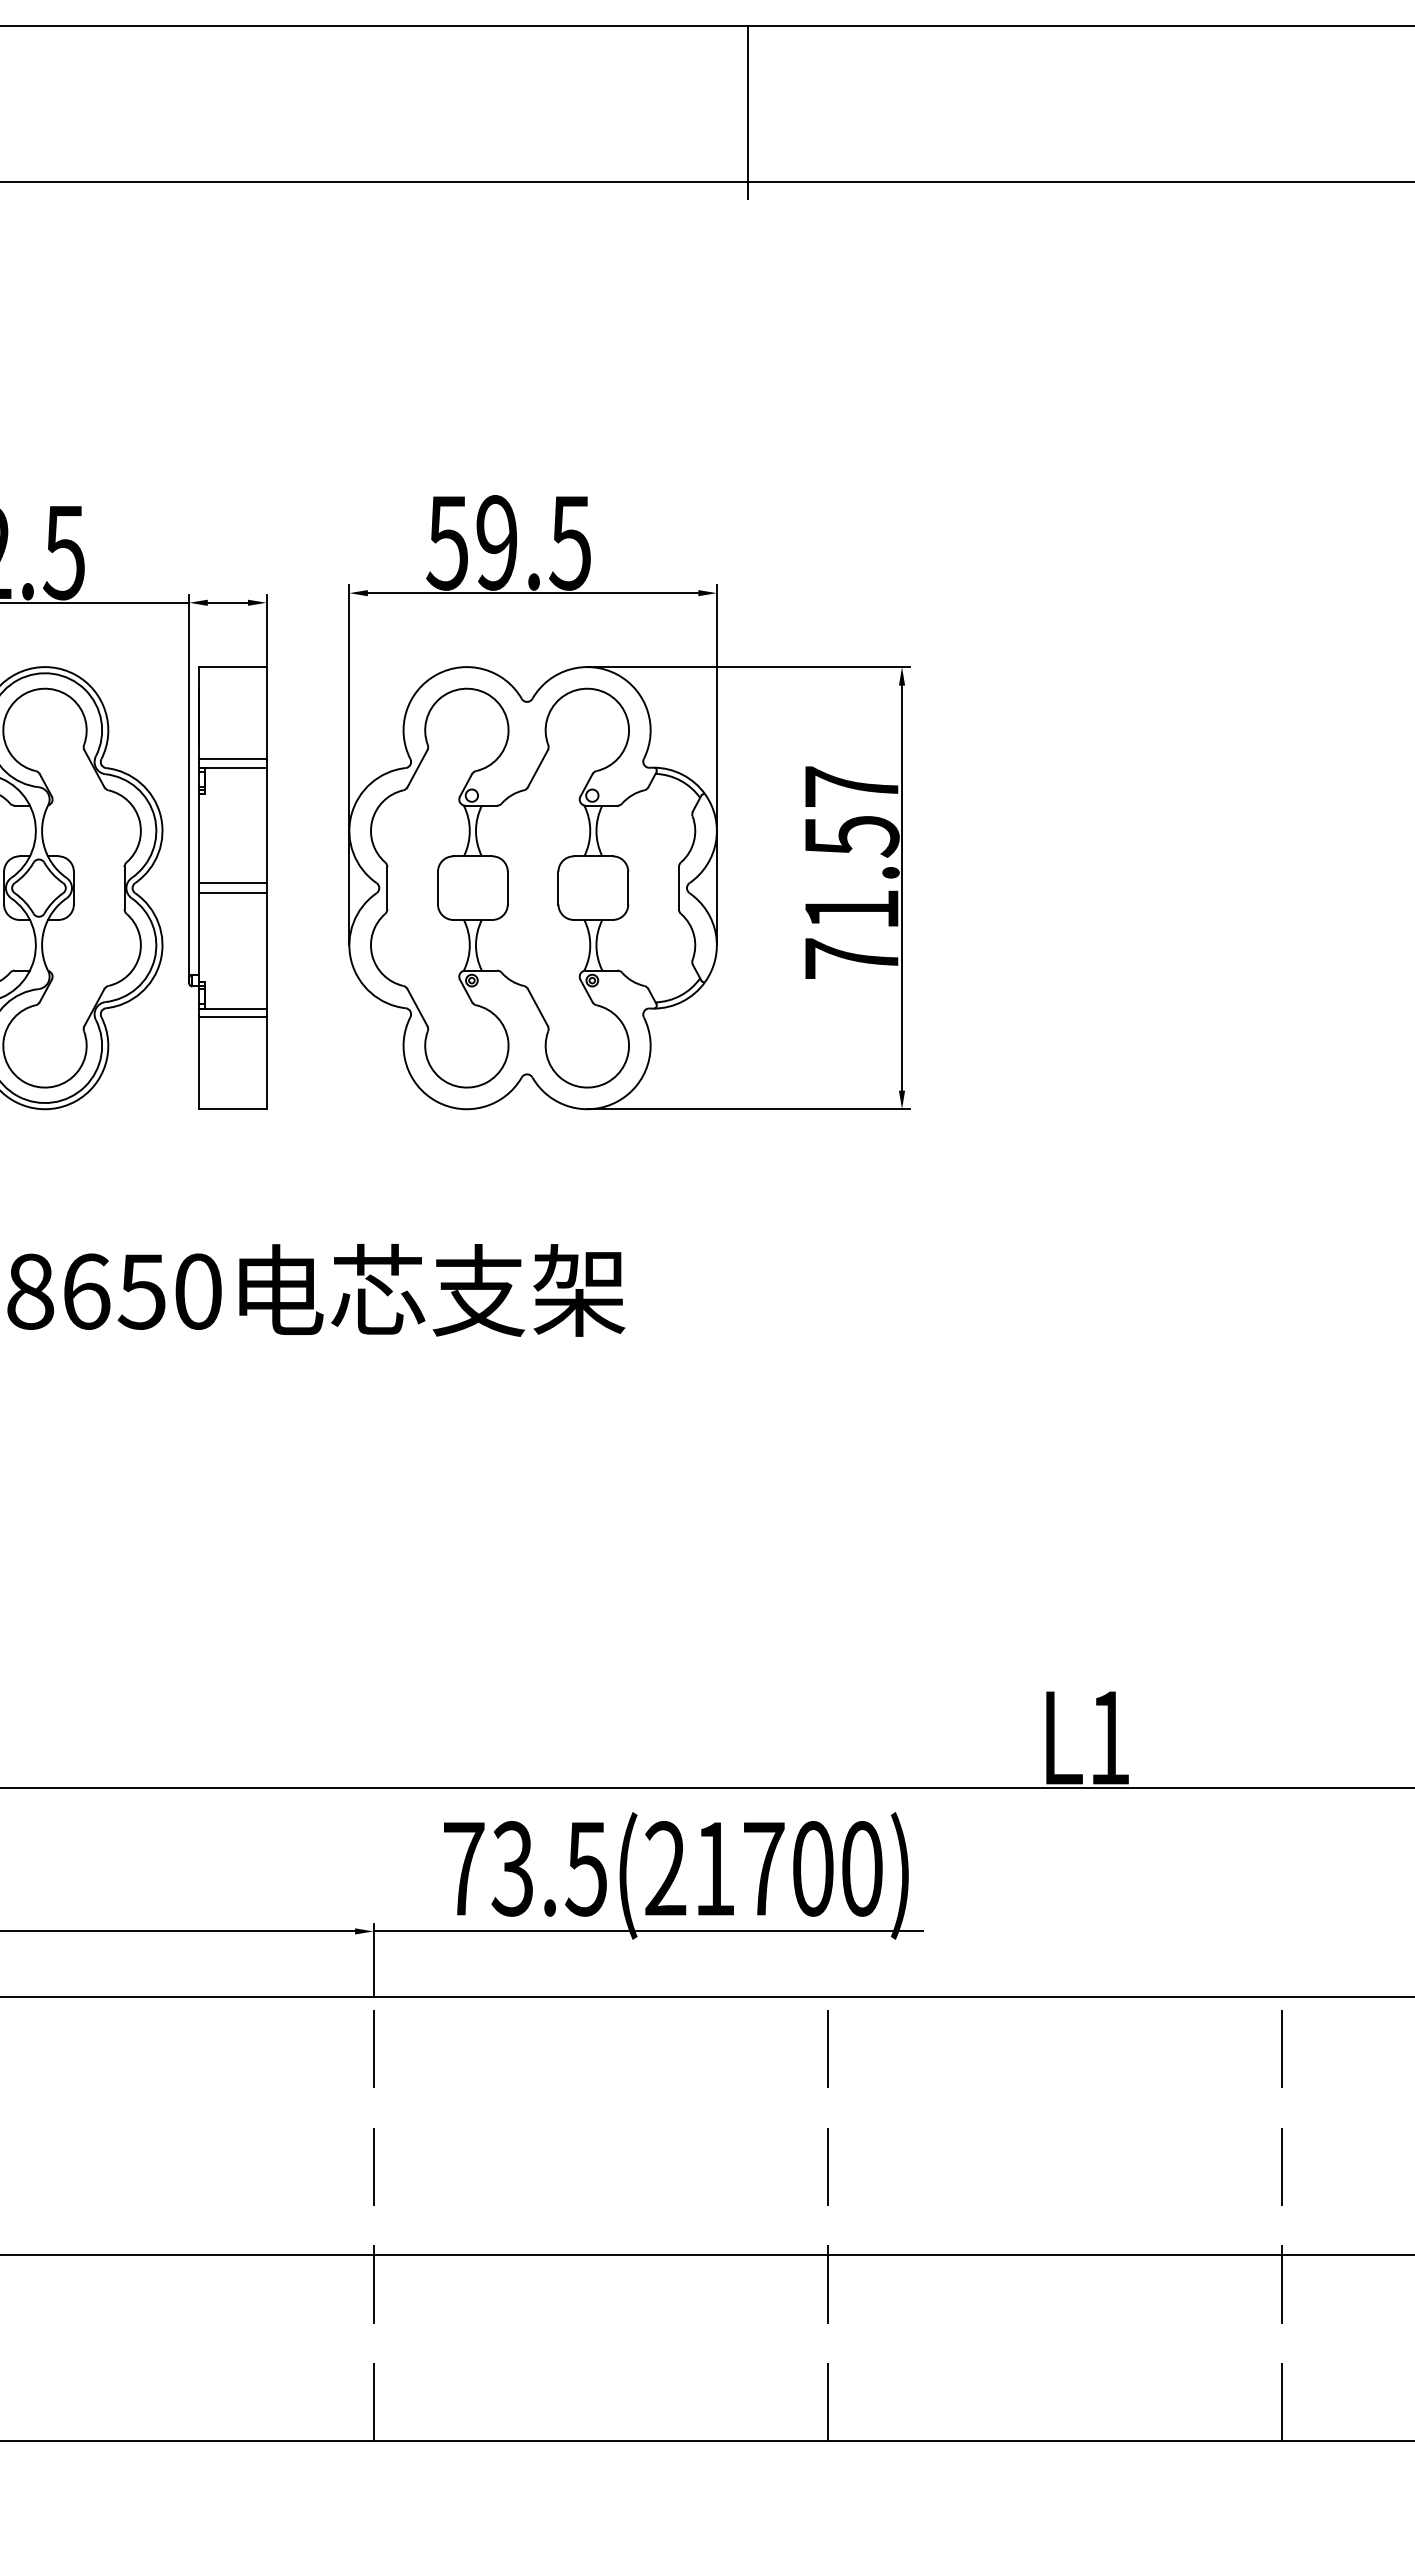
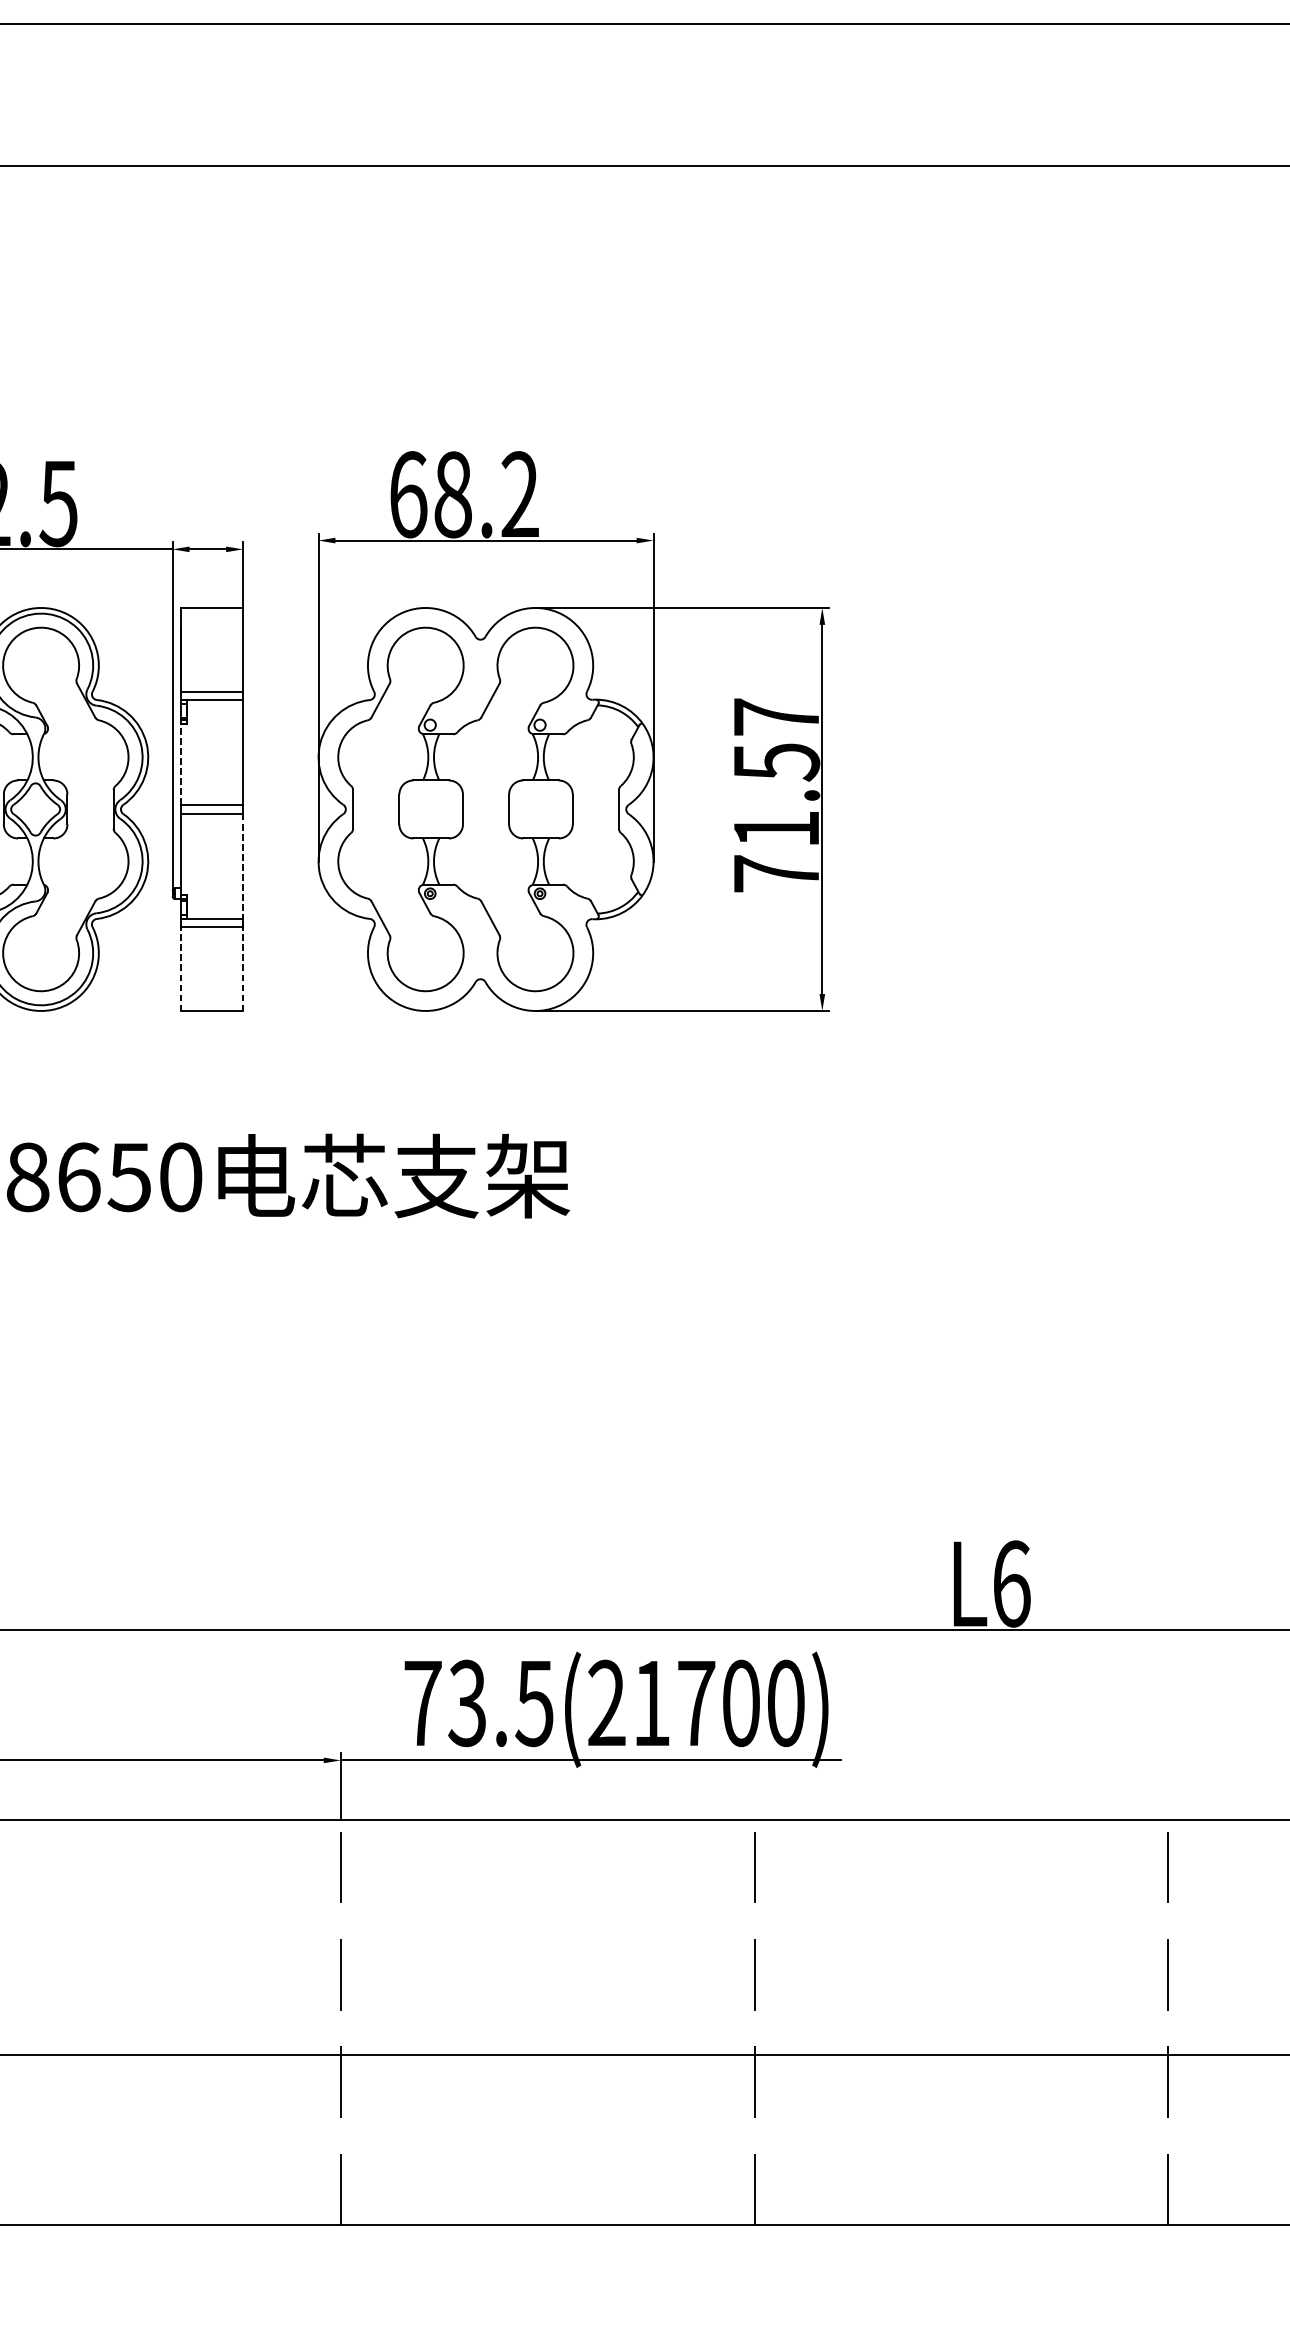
line: (748, 112) -> (682, 102), removed
text: (508, 542) -> (463, 494), 59.5 -> 68.2
line: (198, 838) -> (181, 764), solid -> dashed
line: (266, 950) -> (243, 866), solid -> dashed
line: (198, 1063) -> (181, 969), solid -> dashed
line: (266, 1063) -> (243, 969), solid -> dashed
text: (1110, 1737) -> (1012, 1583), L1 -> L6

